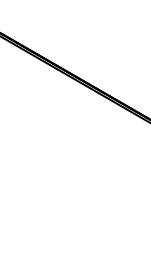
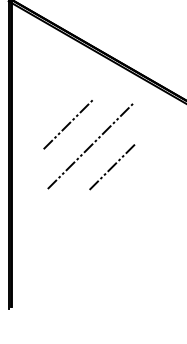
line: (33, 144) -> (68, 124), added
line: (54, 165) -> (89, 145), added
line: (77, 185) -> (112, 165), added

